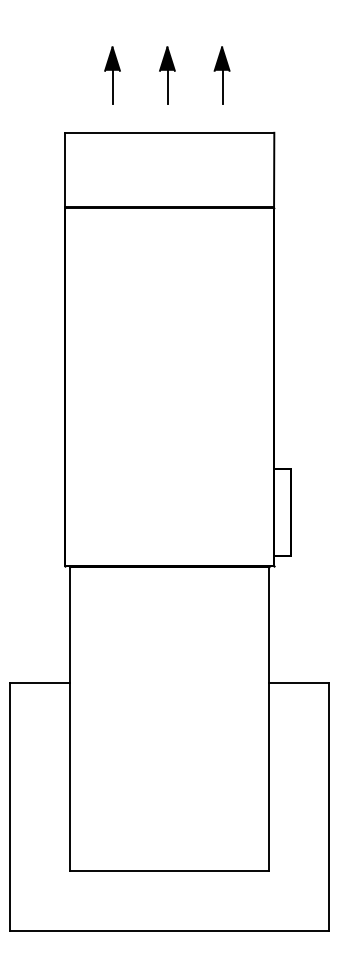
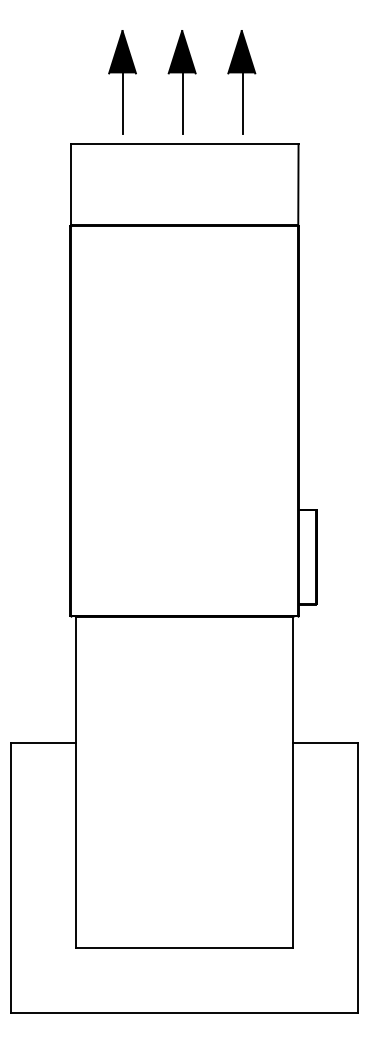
part: (112, 75) -> (122, 81), size x1.67
part: (167, 75) -> (182, 81), size x1.67
part: (221, 75) -> (241, 81), size x1.67

